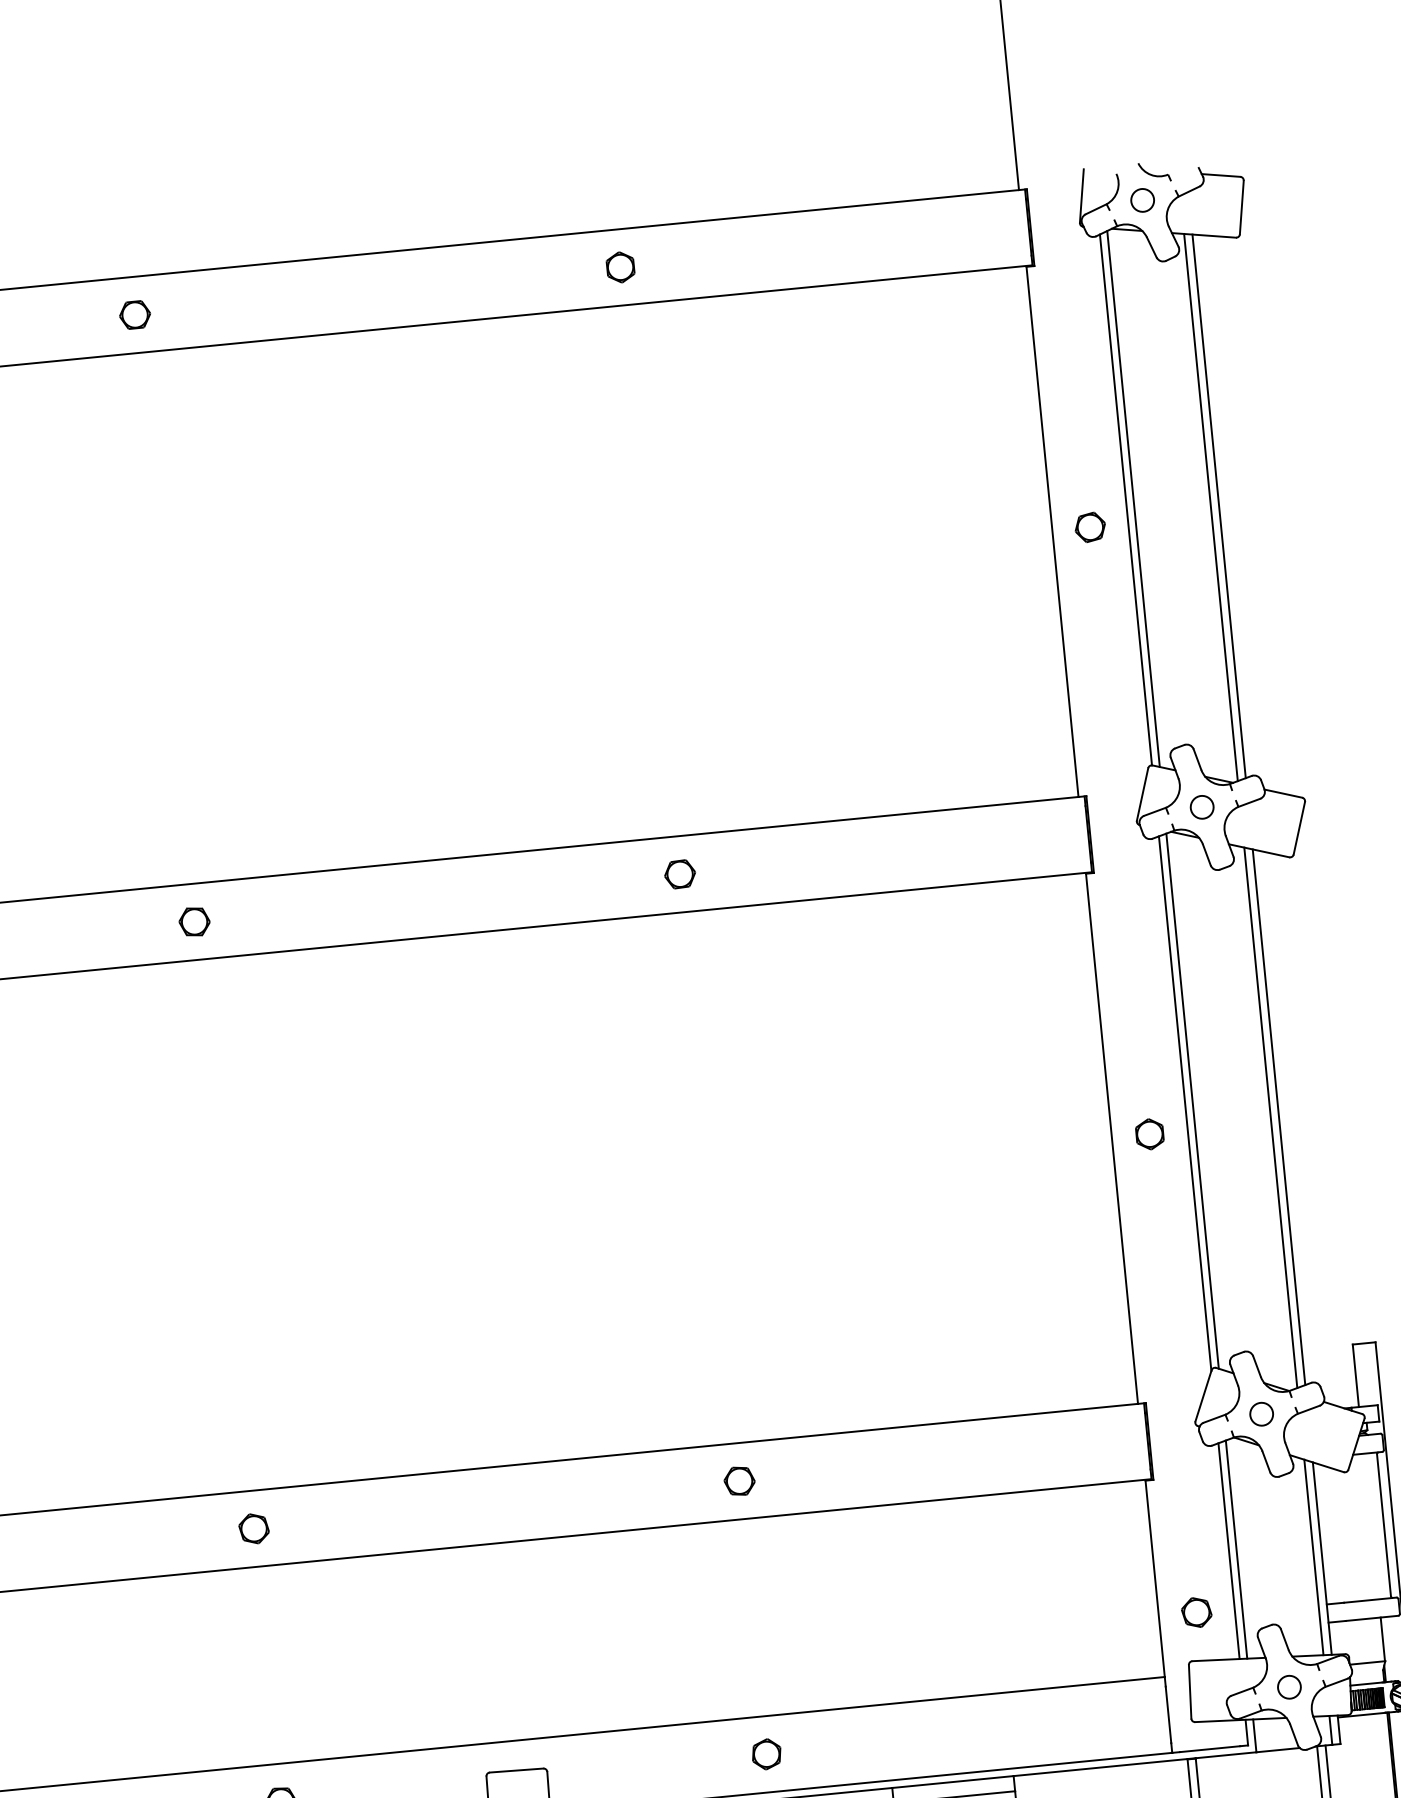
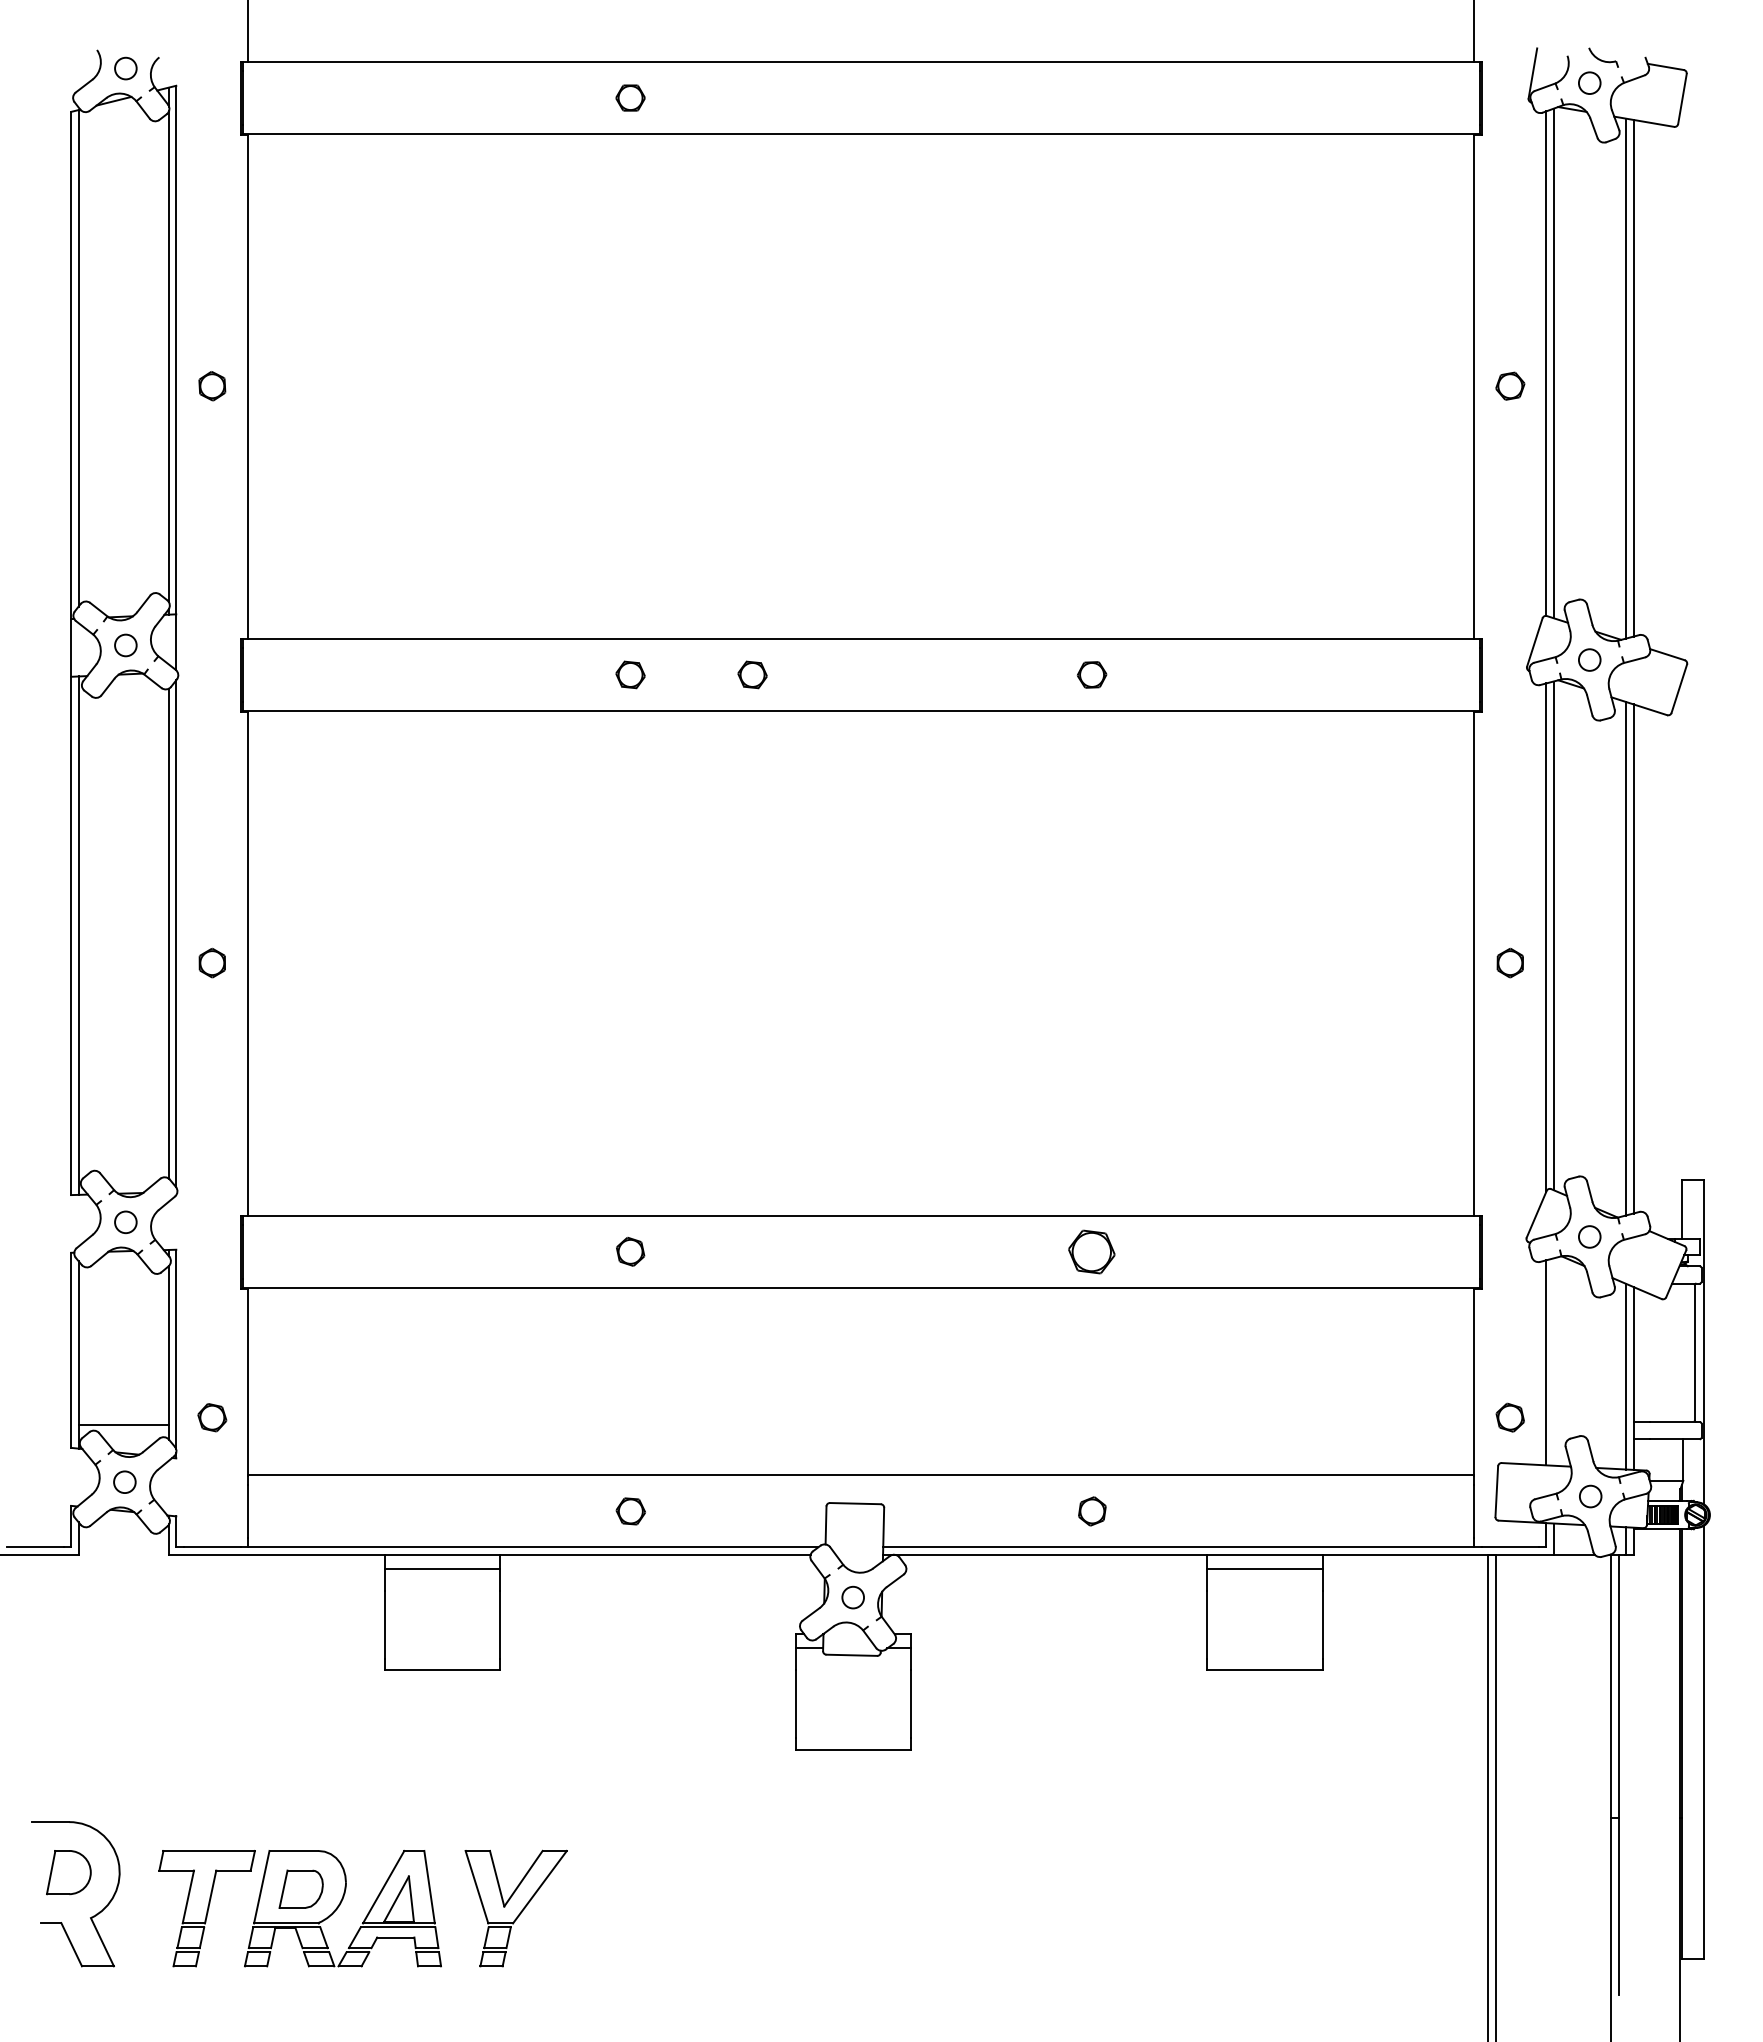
part: (619, 266) -> (1091, 97), removed
part: (322, 908) -> (752, 674), added
part: (740, 1480) -> (1092, 1251), size x1.6
line: (1236, 1549) -> (1553, 1361), removed

